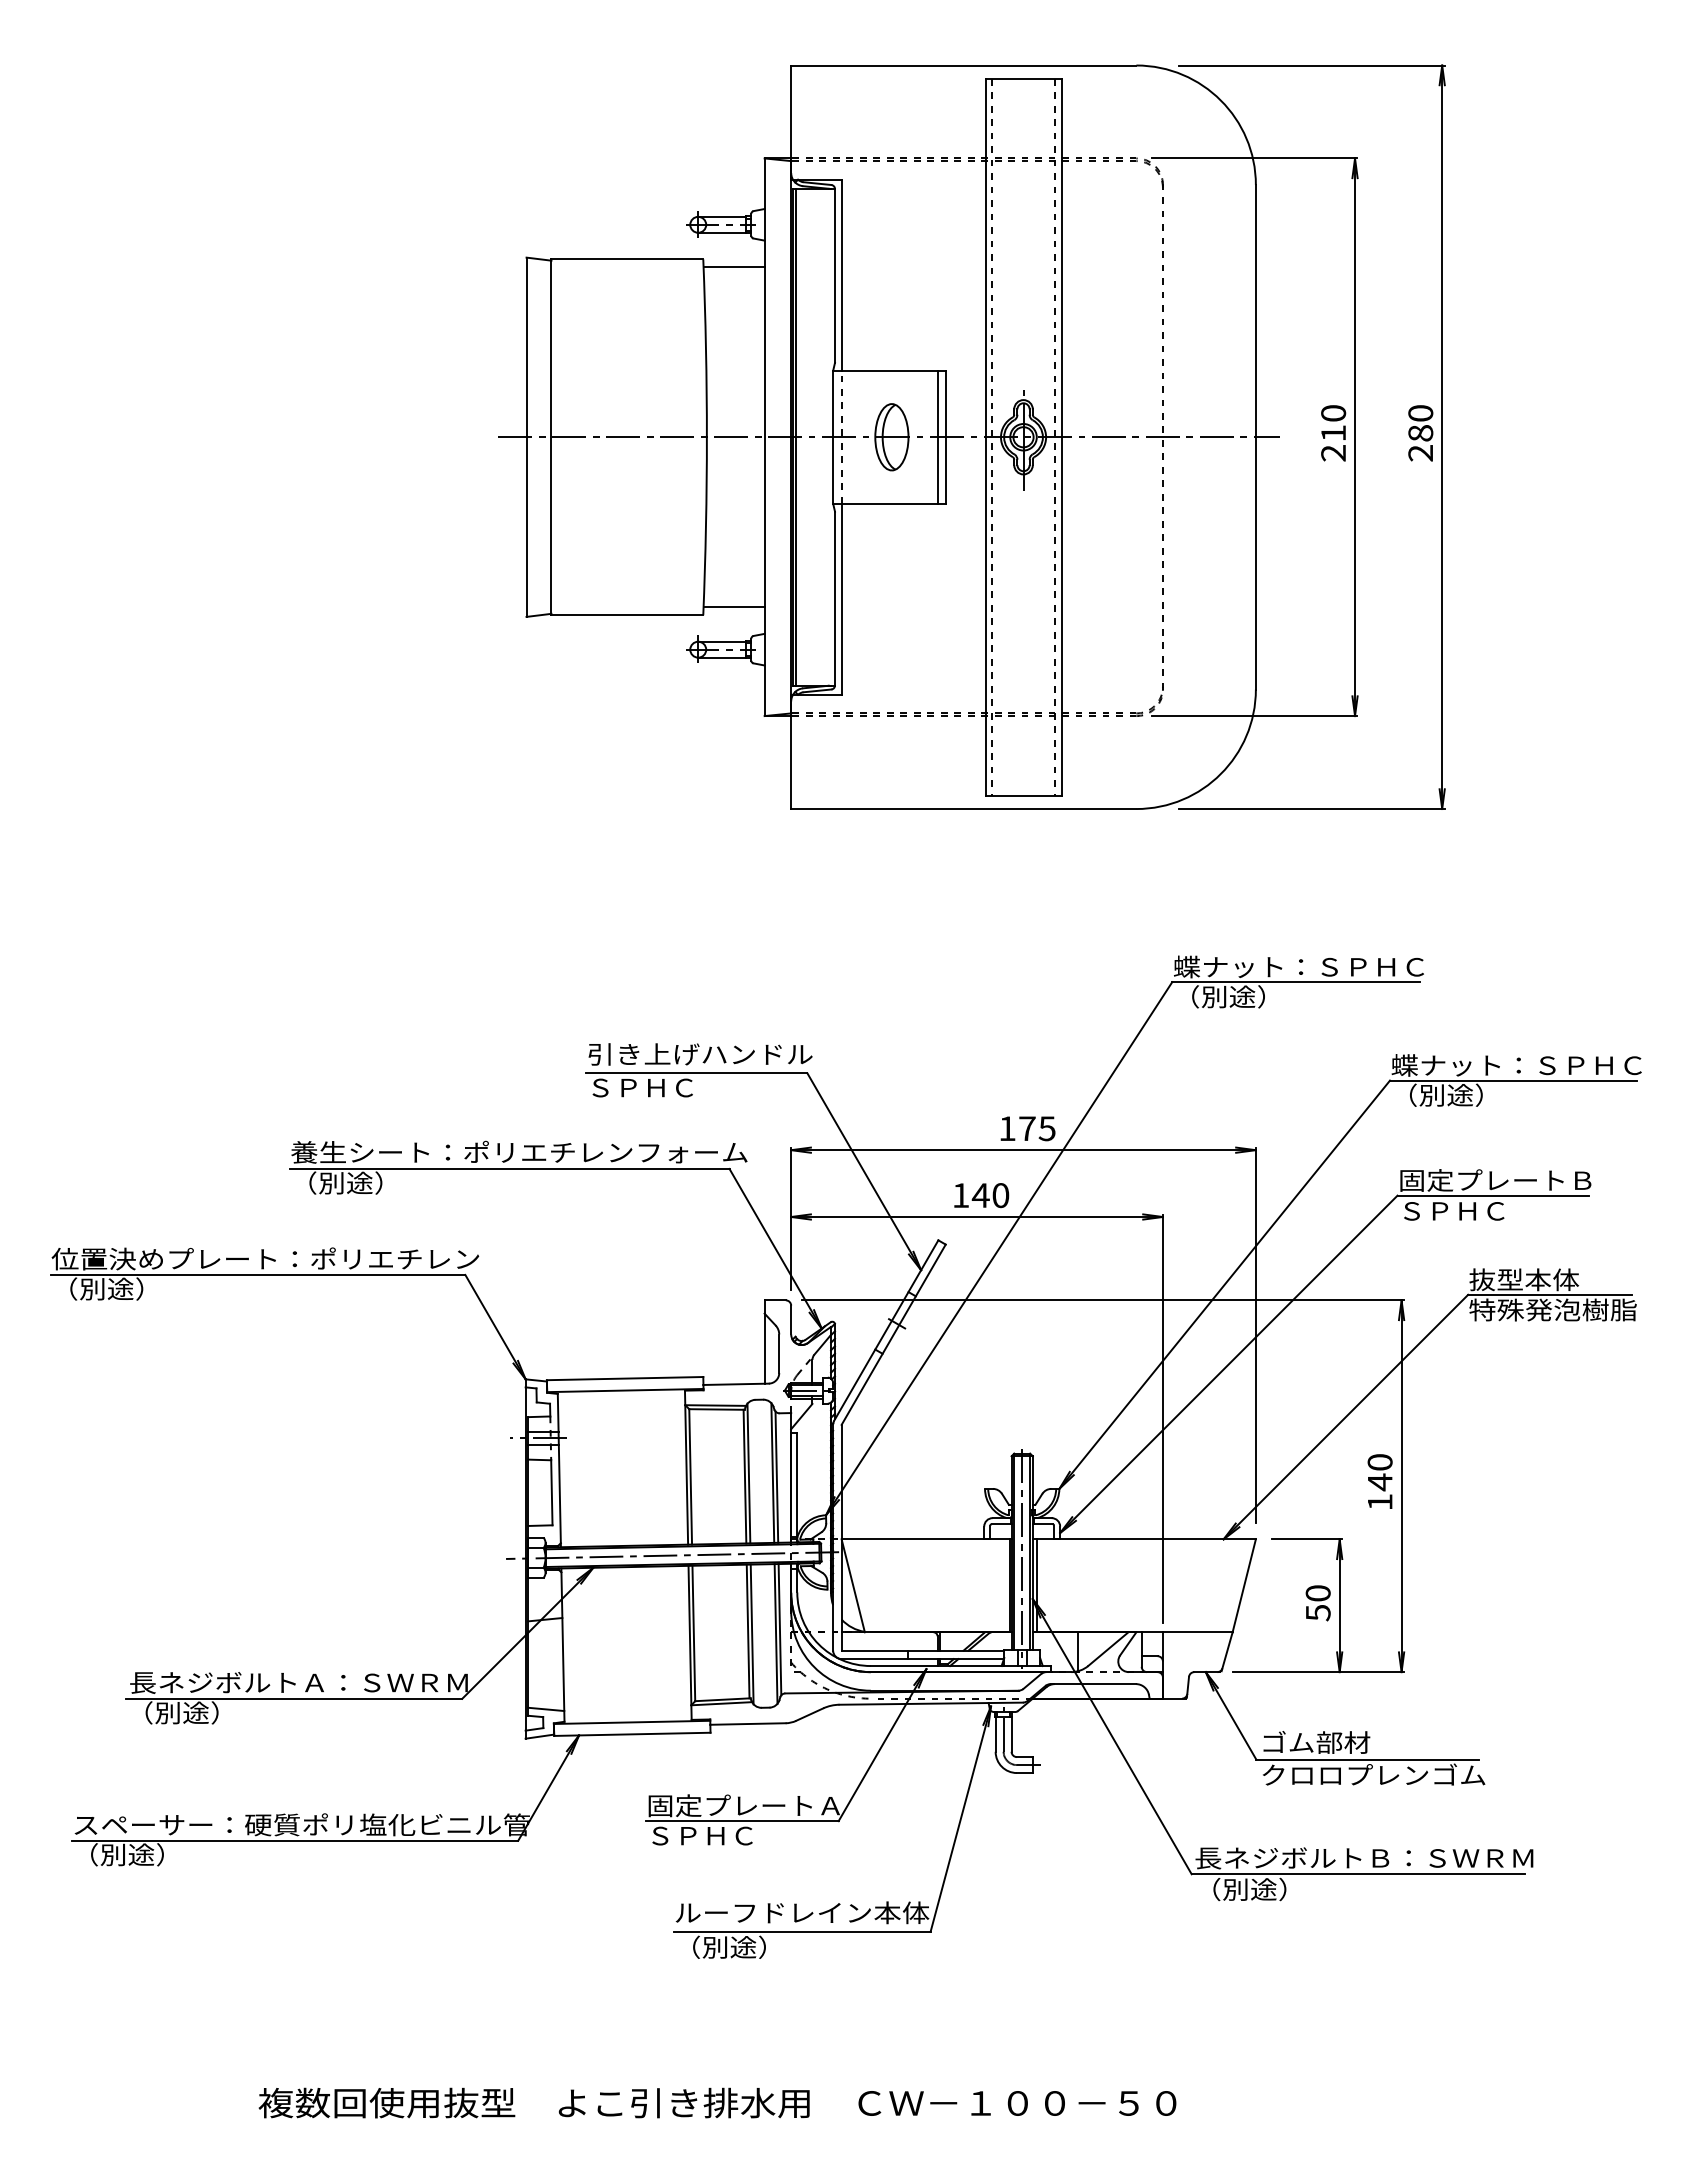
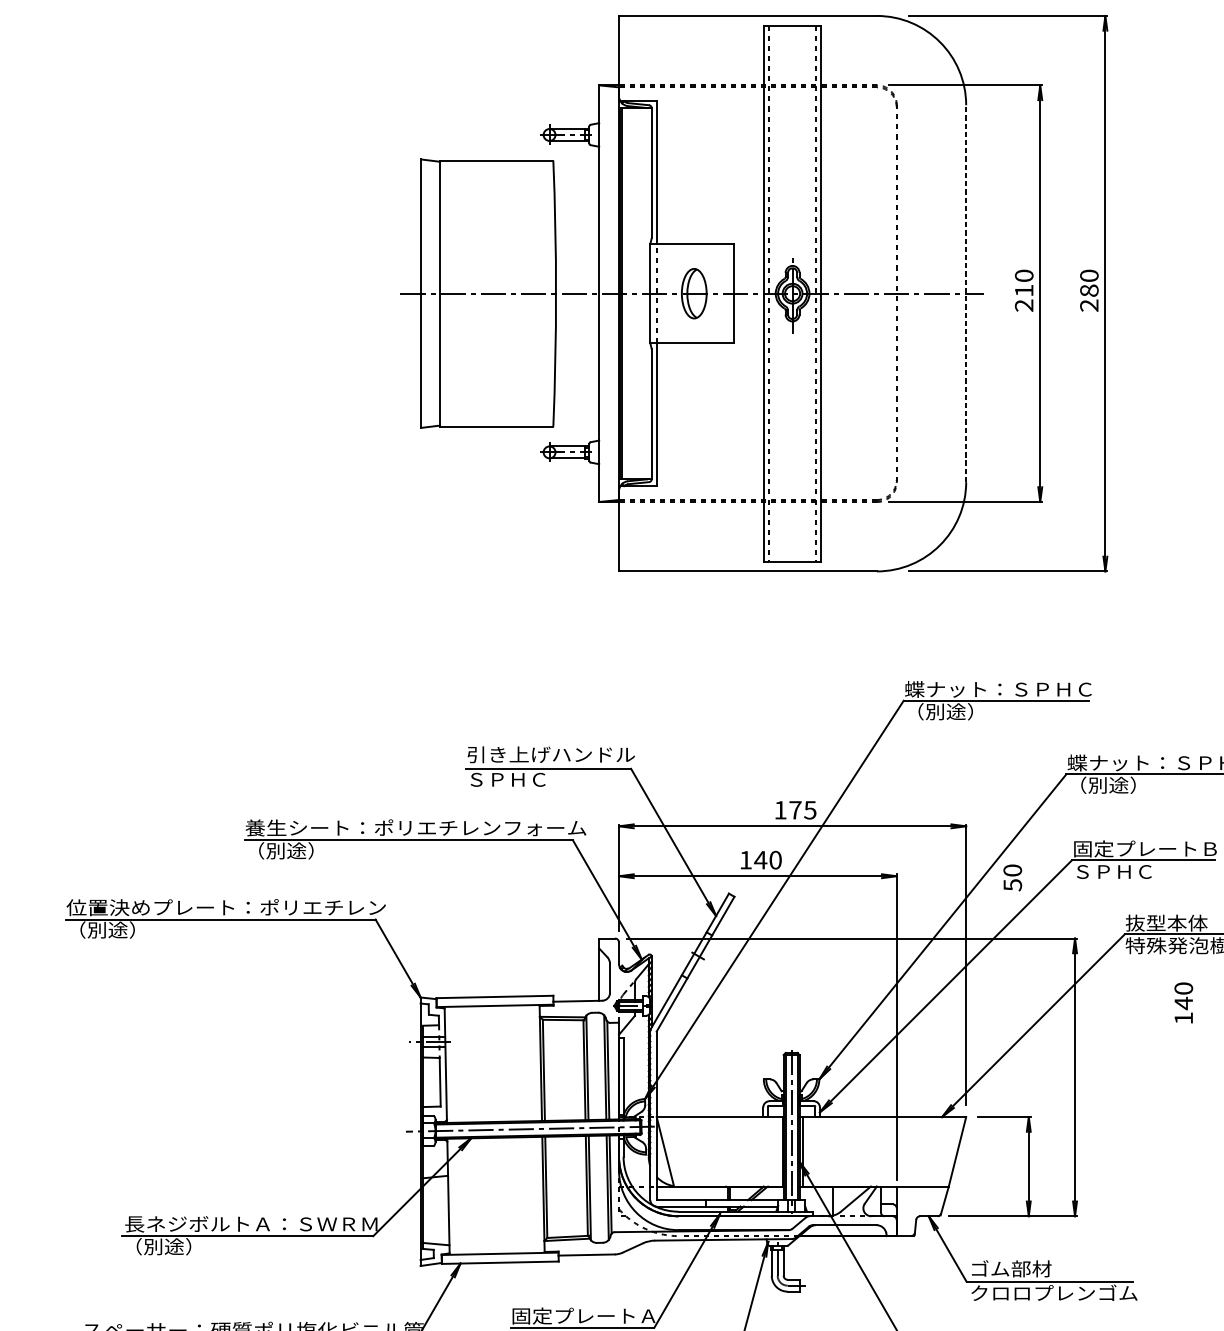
line: (733, 267) -> (575, 166), removed
line: (938, 436) -> (729, 293), removed
line: (1255, 436) -> (965, 293), solid -> dashed
line: (733, 607) -> (575, 420), removed
text: (1379, 1481) -> (1183, 1002), moved
text: (1317, 1603) -> (1012, 878), moved

